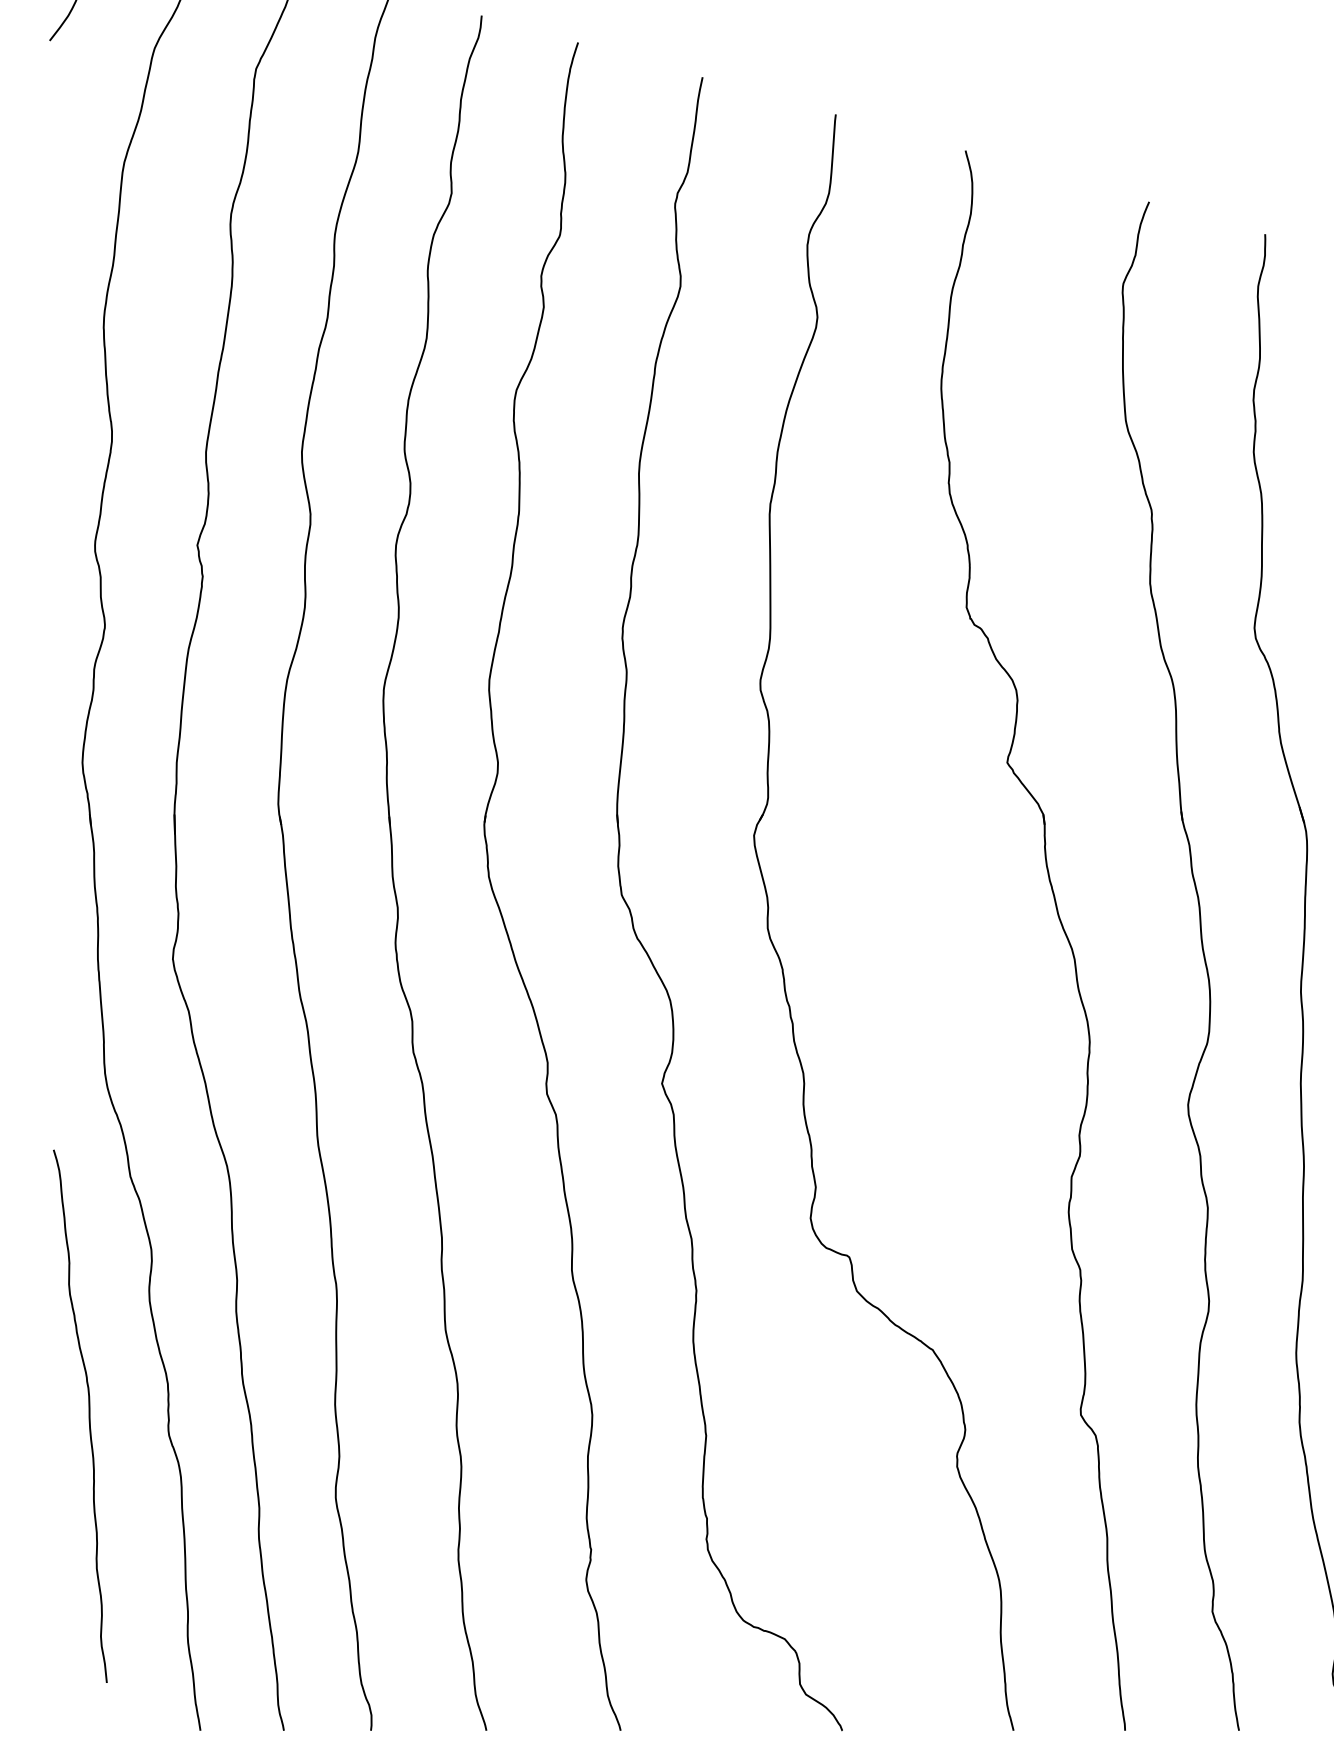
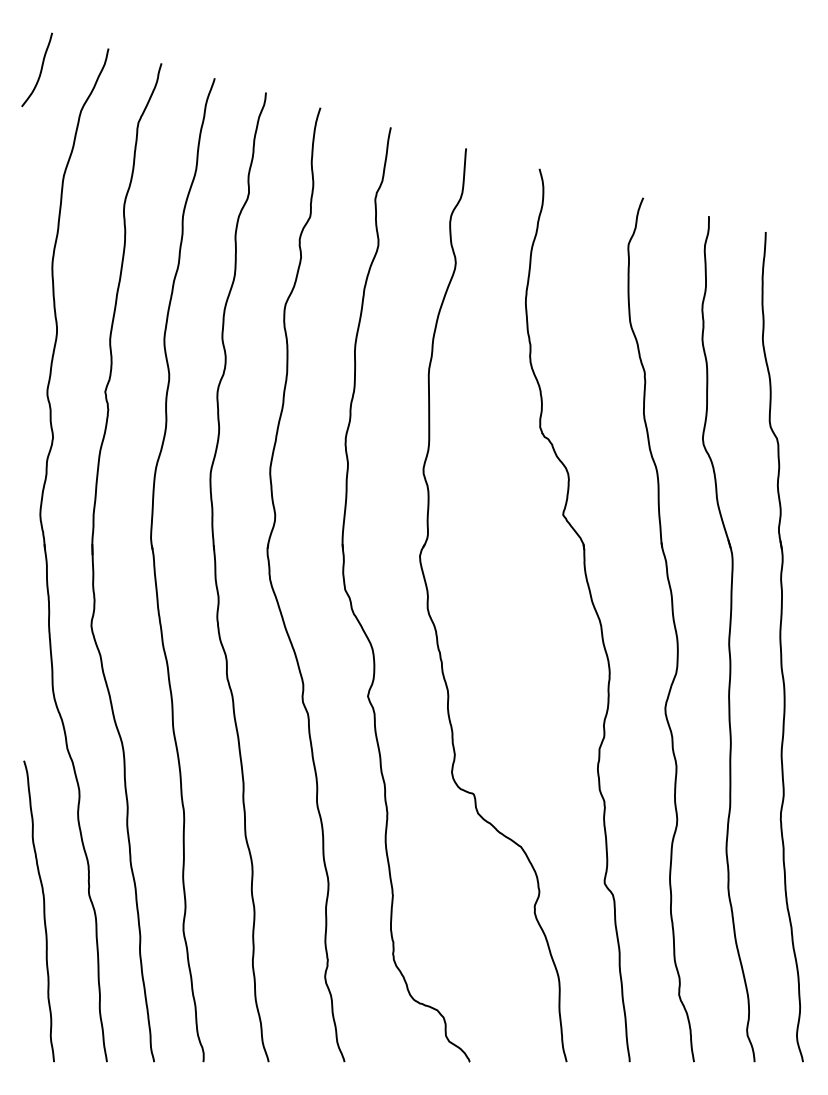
curve: (88, 1416) -> (43, 911), moved

